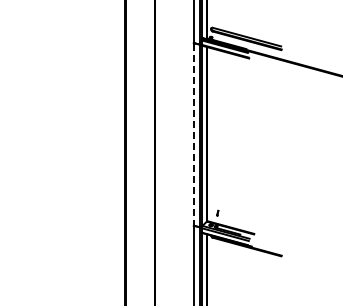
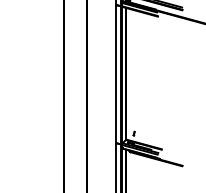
line: (193, 134) -> (115, 74), dashed -> solid

